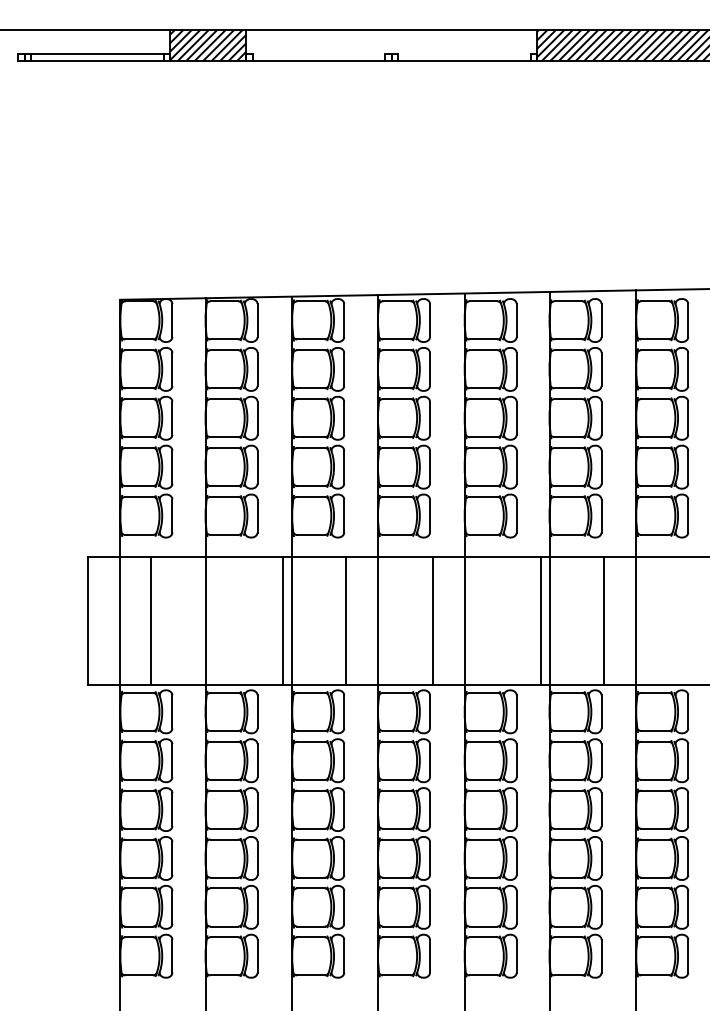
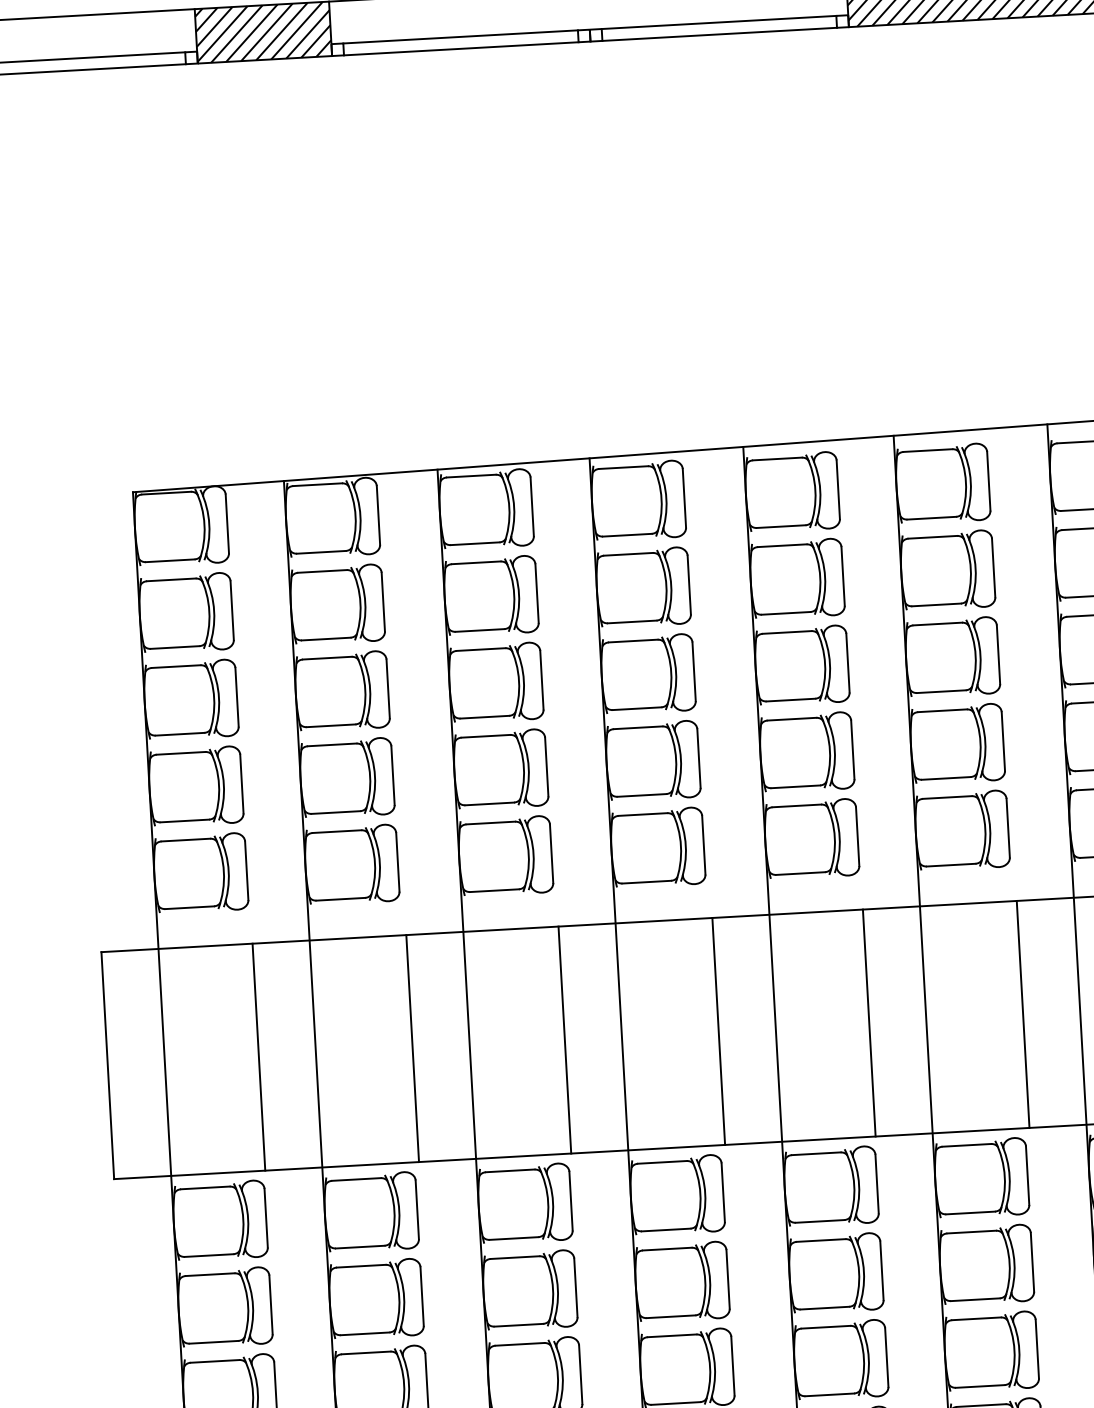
line: (318, 54) -> (460, 37), added
line: (464, 54) -> (719, 22), added
line: (151, 621) -> (259, 1057), moved
line: (283, 621) -> (413, 1049), moved
line: (541, 621) -> (869, 1023), moved

